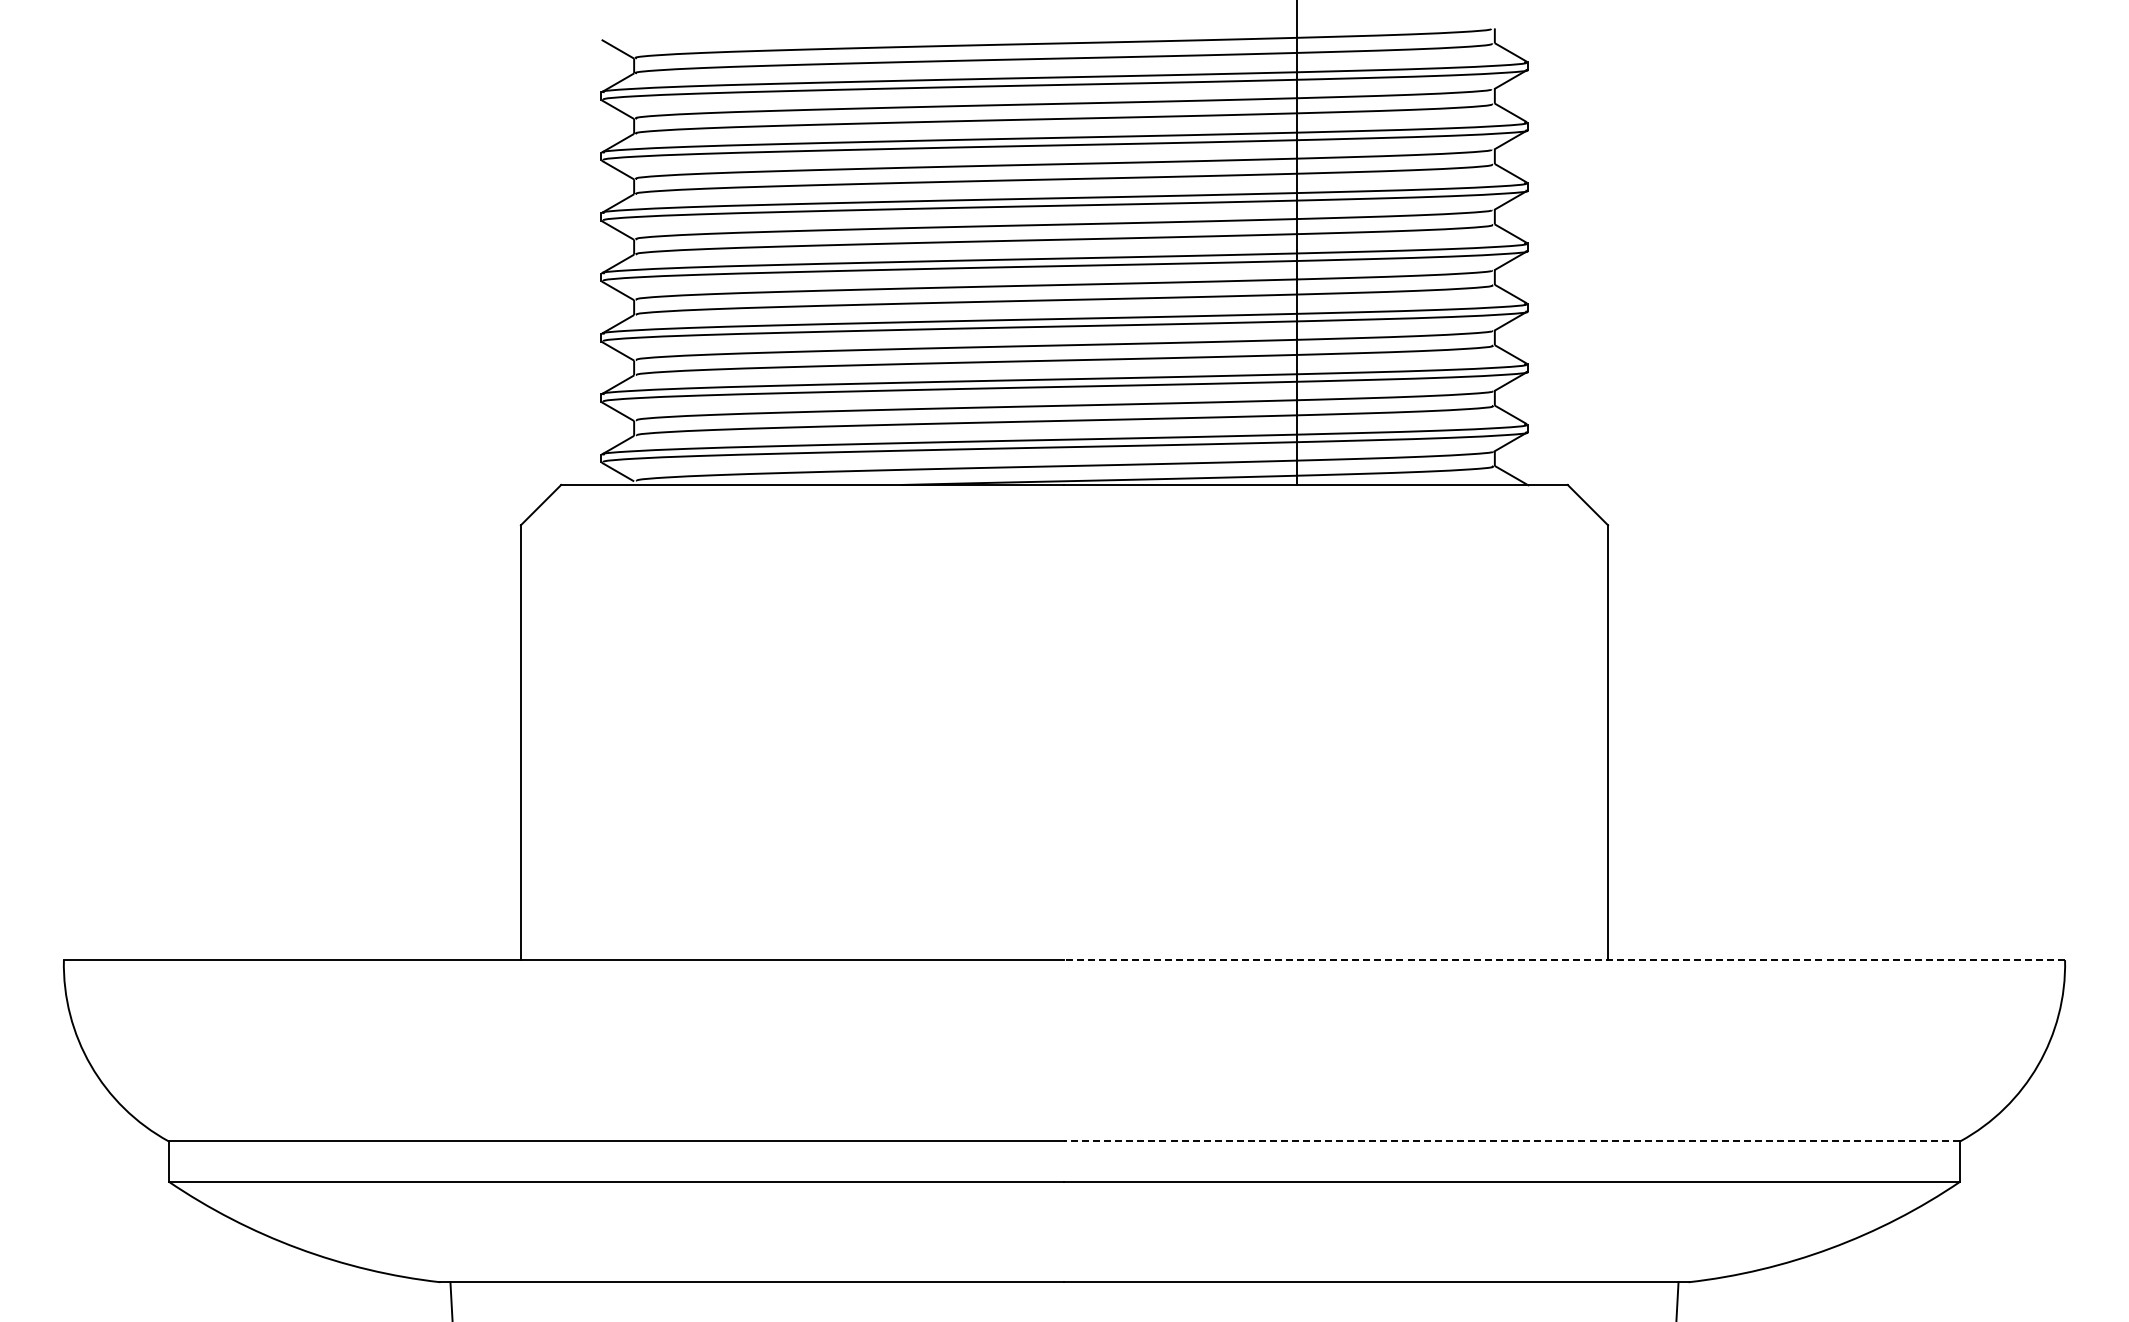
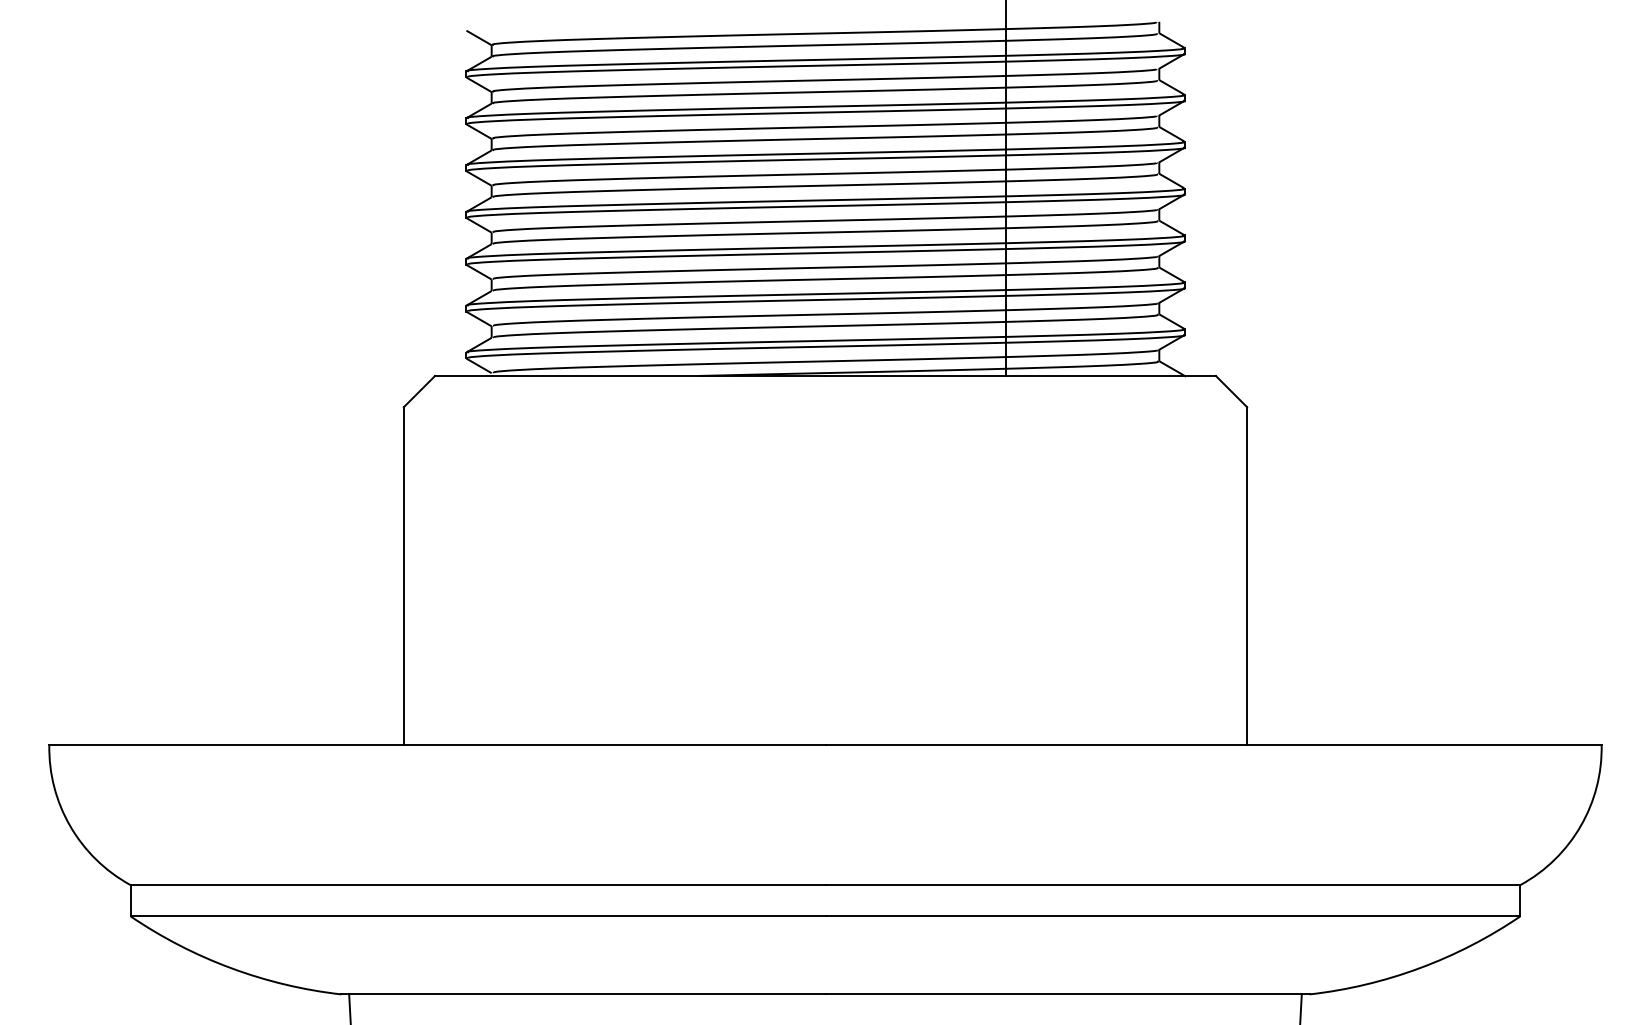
line: (1564, 960) -> (1213, 744), dashed -> solid
line: (1512, 1141) -> (1173, 885), dashed -> solid

